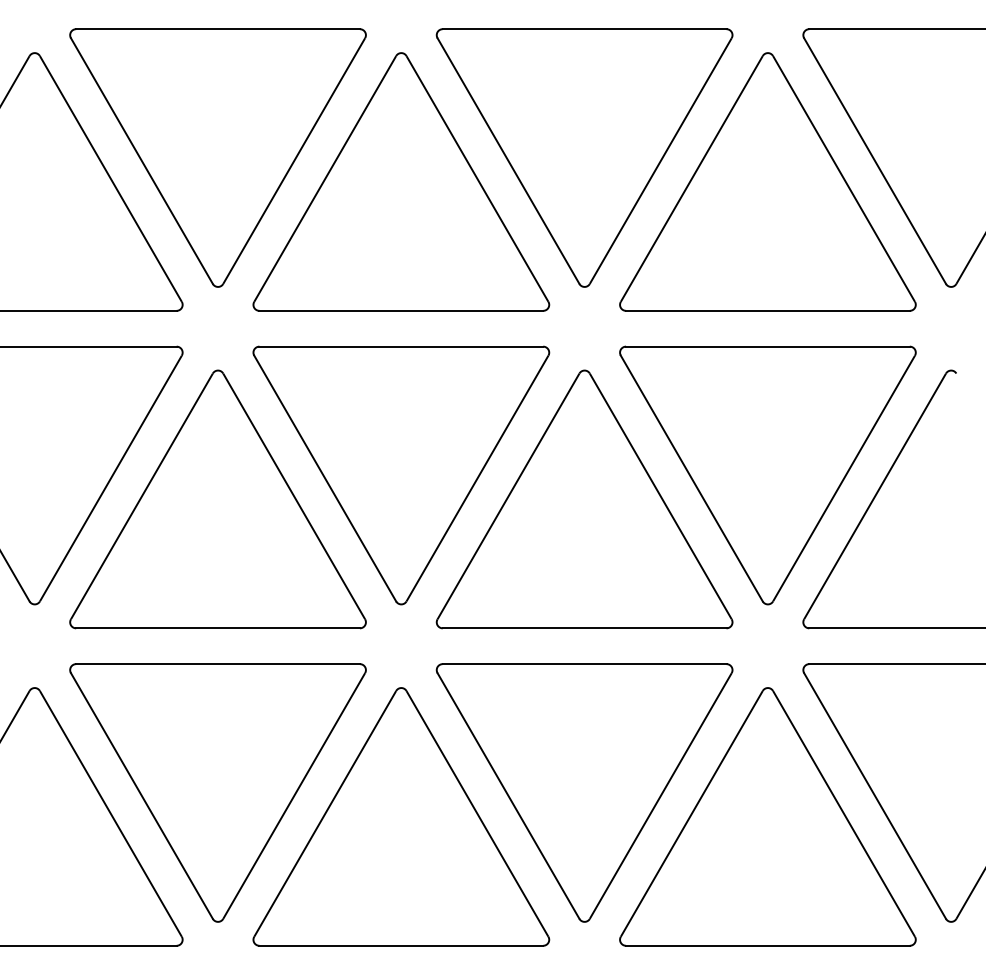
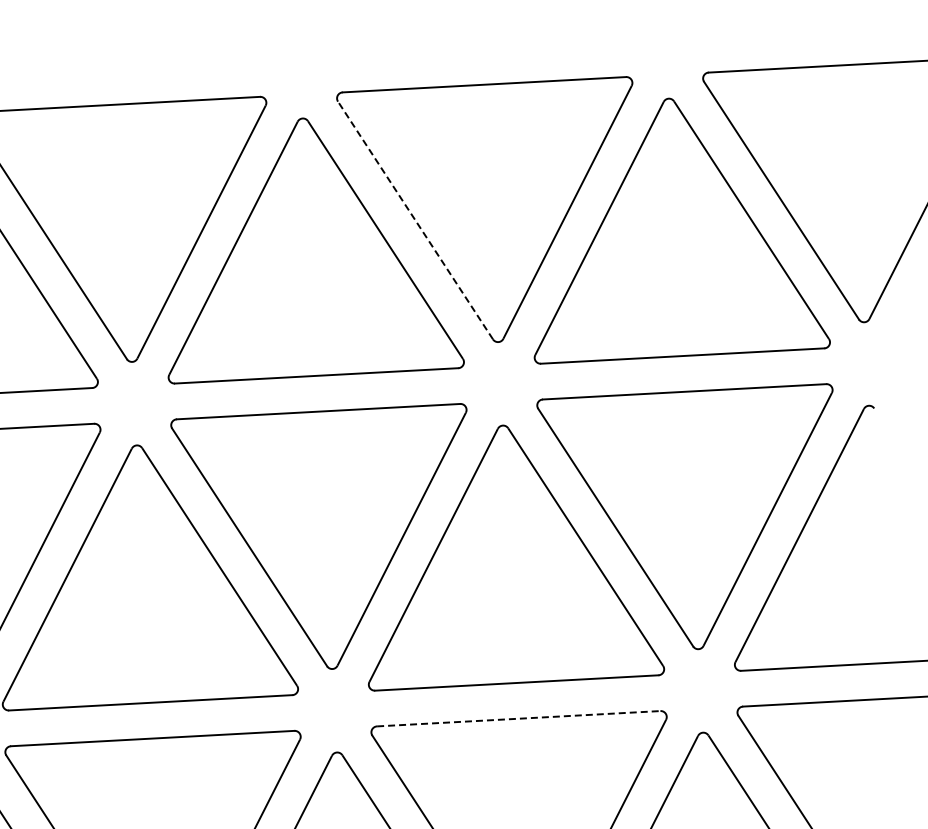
line: (508, 161) -> (415, 220), solid -> dashed
line: (584, 664) -> (518, 719), solid -> dashed

